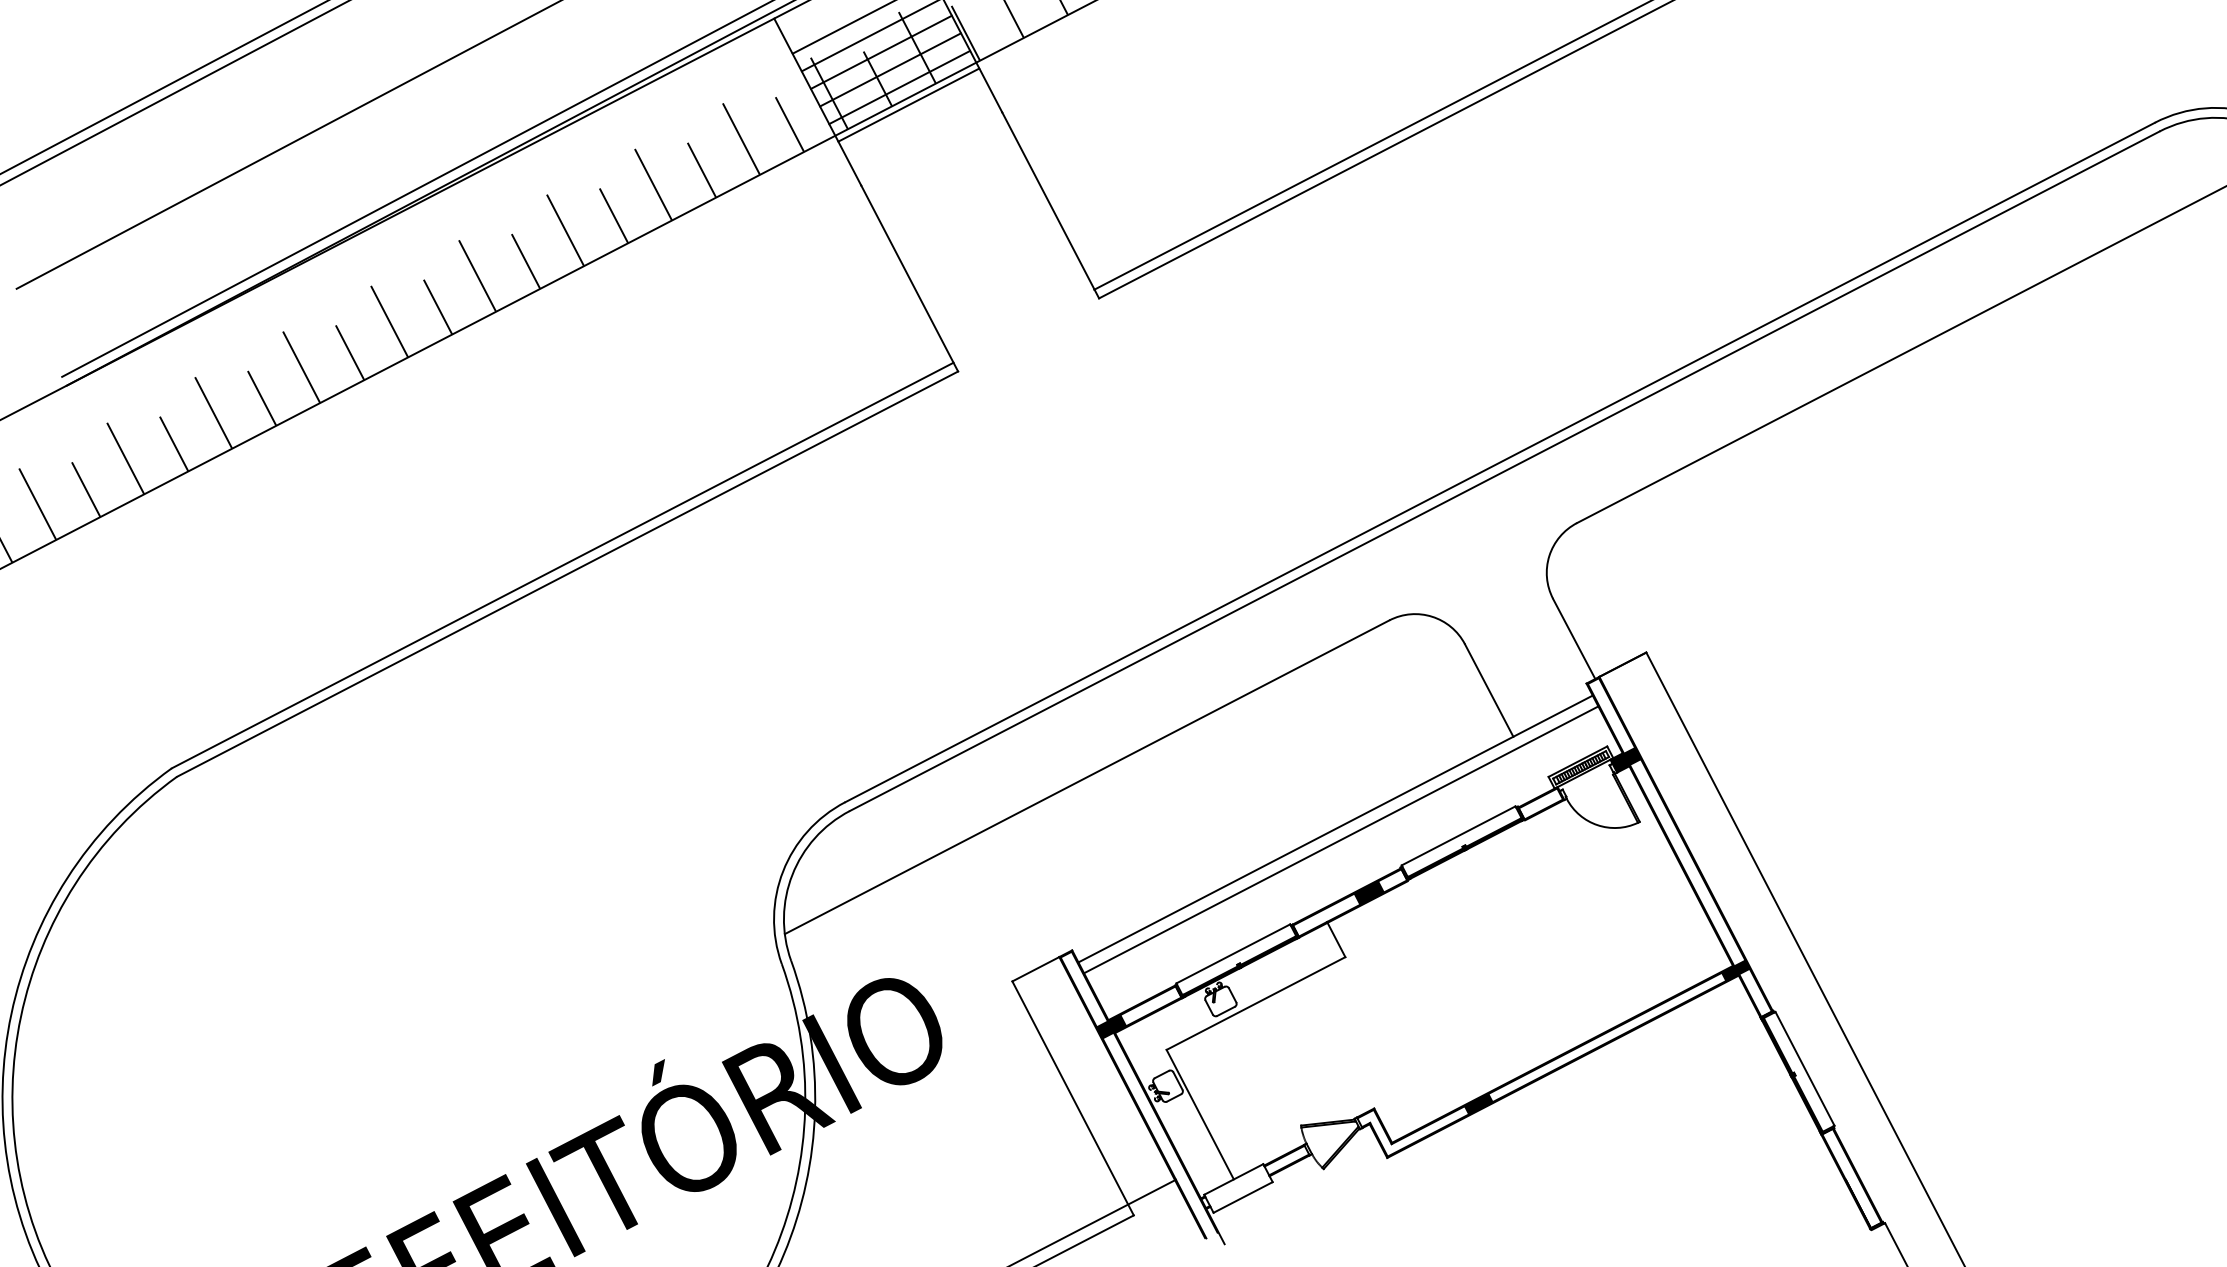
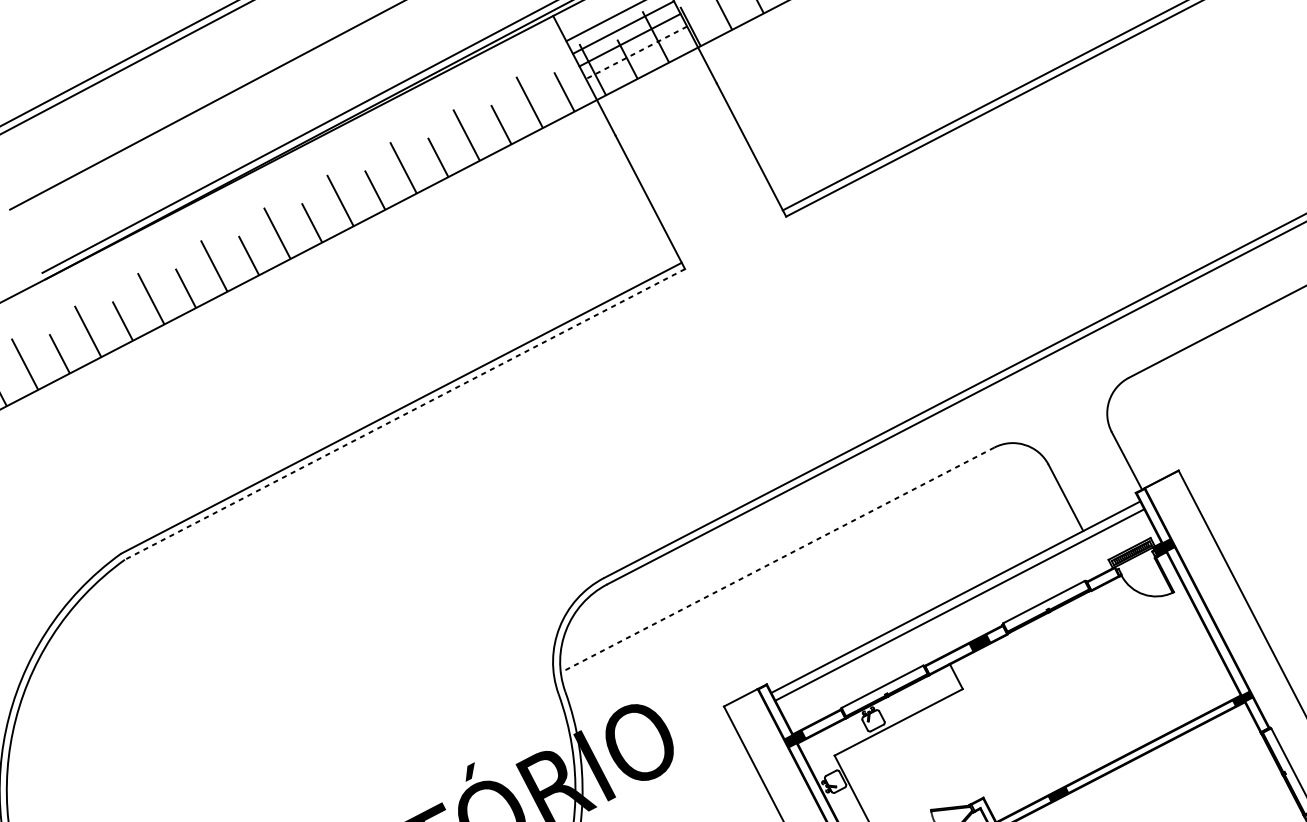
line: (890, 70) -> (636, 53), solid -> dashed
line: (899, 87) -> (643, 65), removed
line: (908, 104) -> (649, 77), removed
line: (567, 574) -> (404, 414), solid -> dashed
line: (1087, 777) -> (777, 560), solid -> dashed

